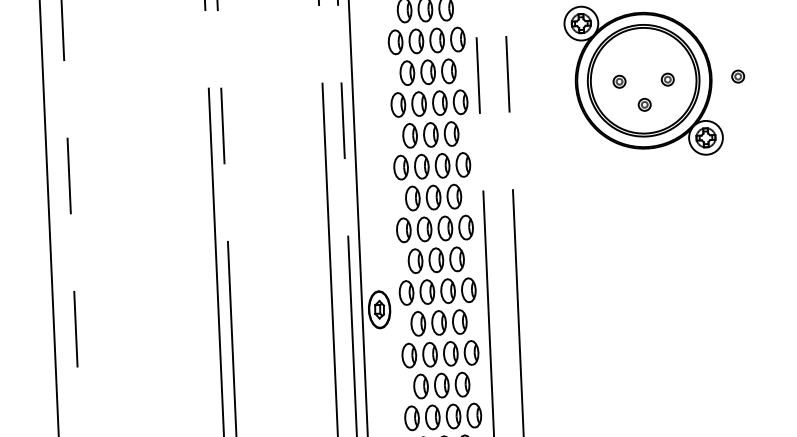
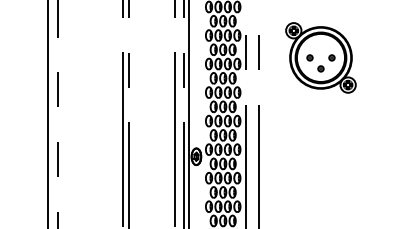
part: (737, 75) -> (363, 57), removed

